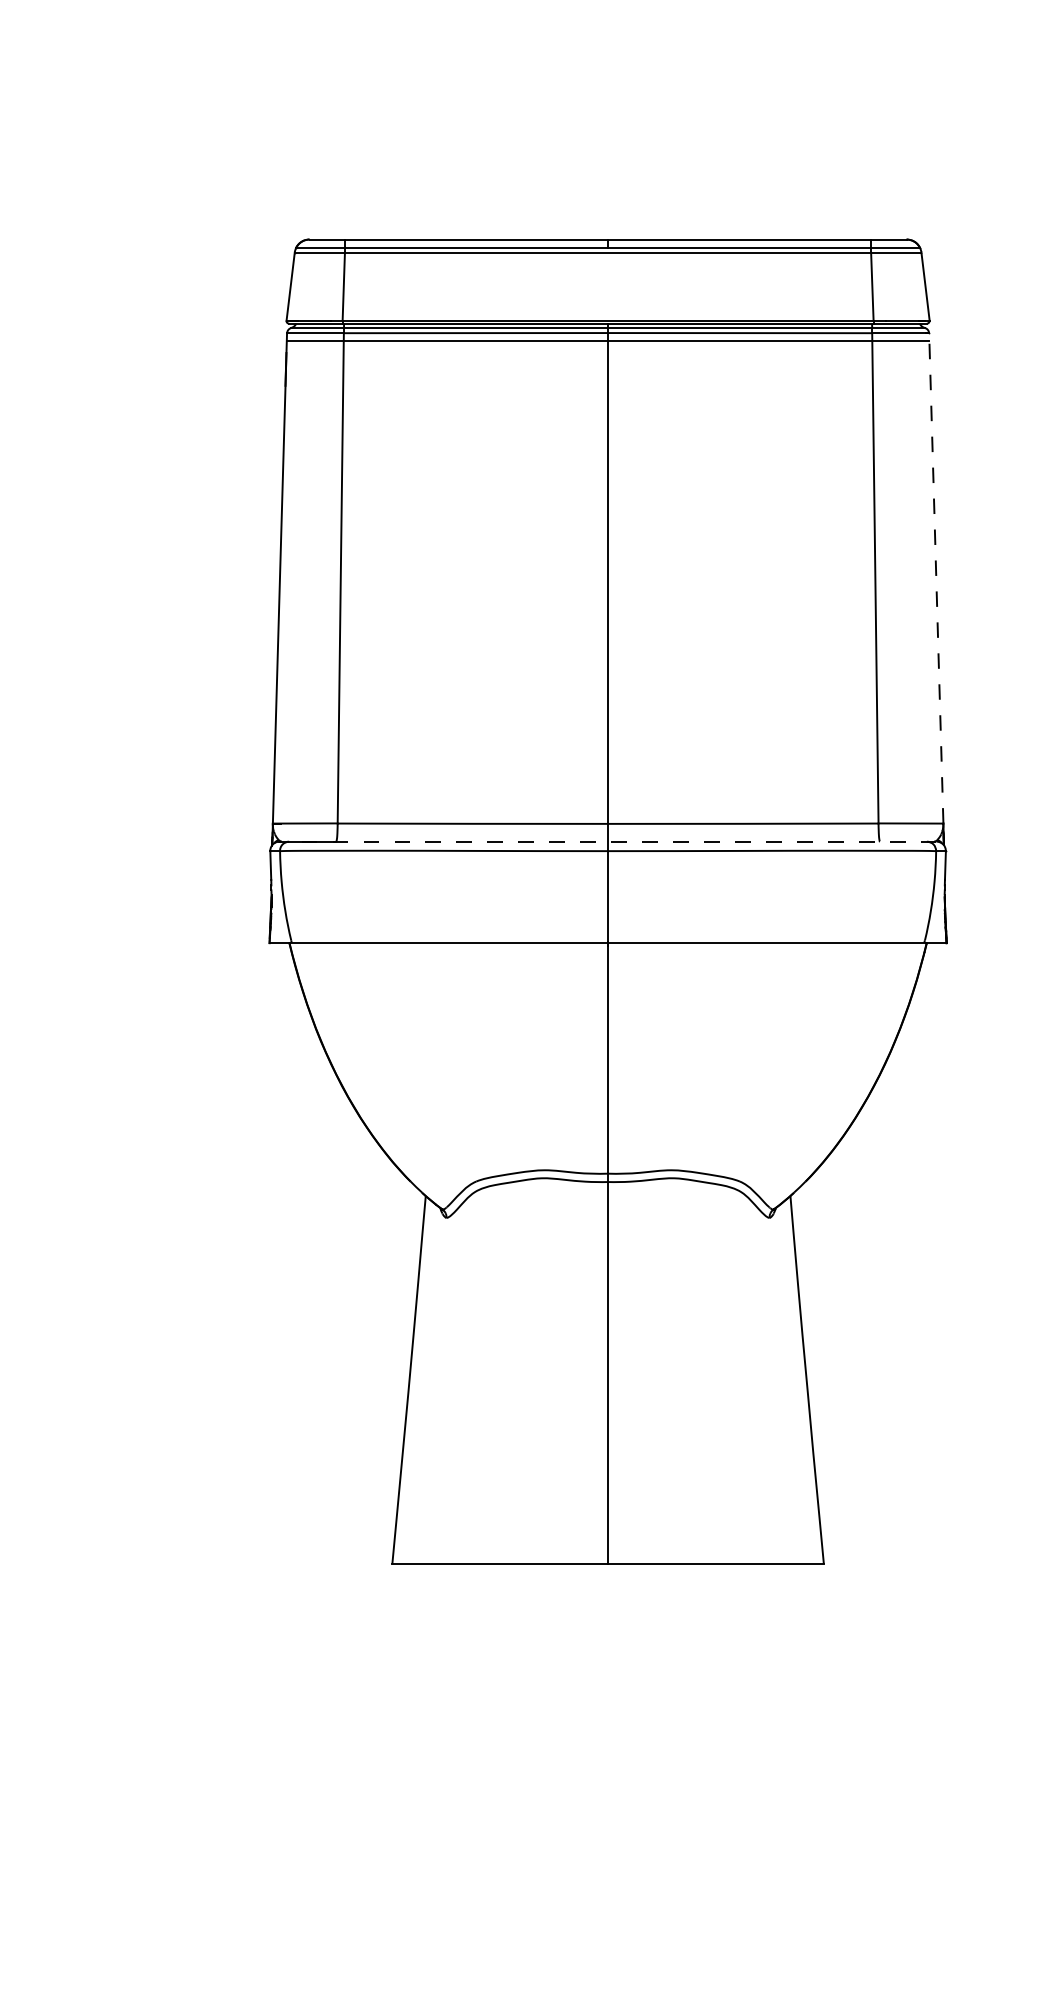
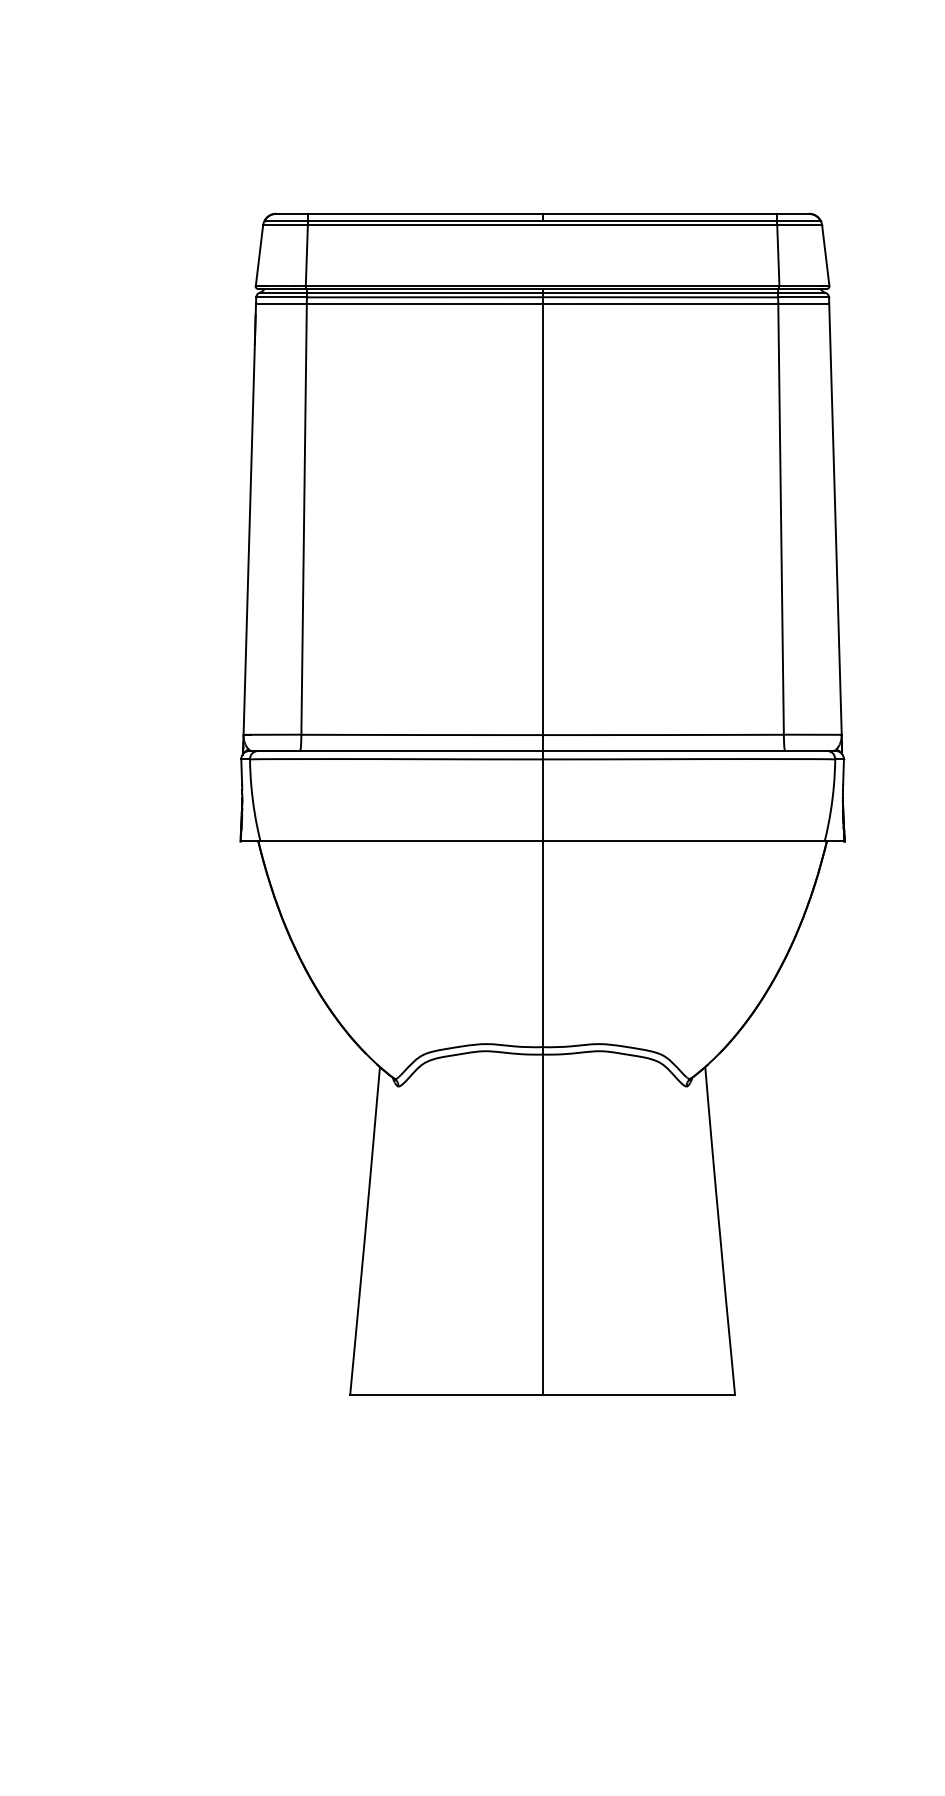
line: (936, 578) -> (835, 516), dashed -> solid
line: (612, 841) -> (546, 750), dashed -> solid

